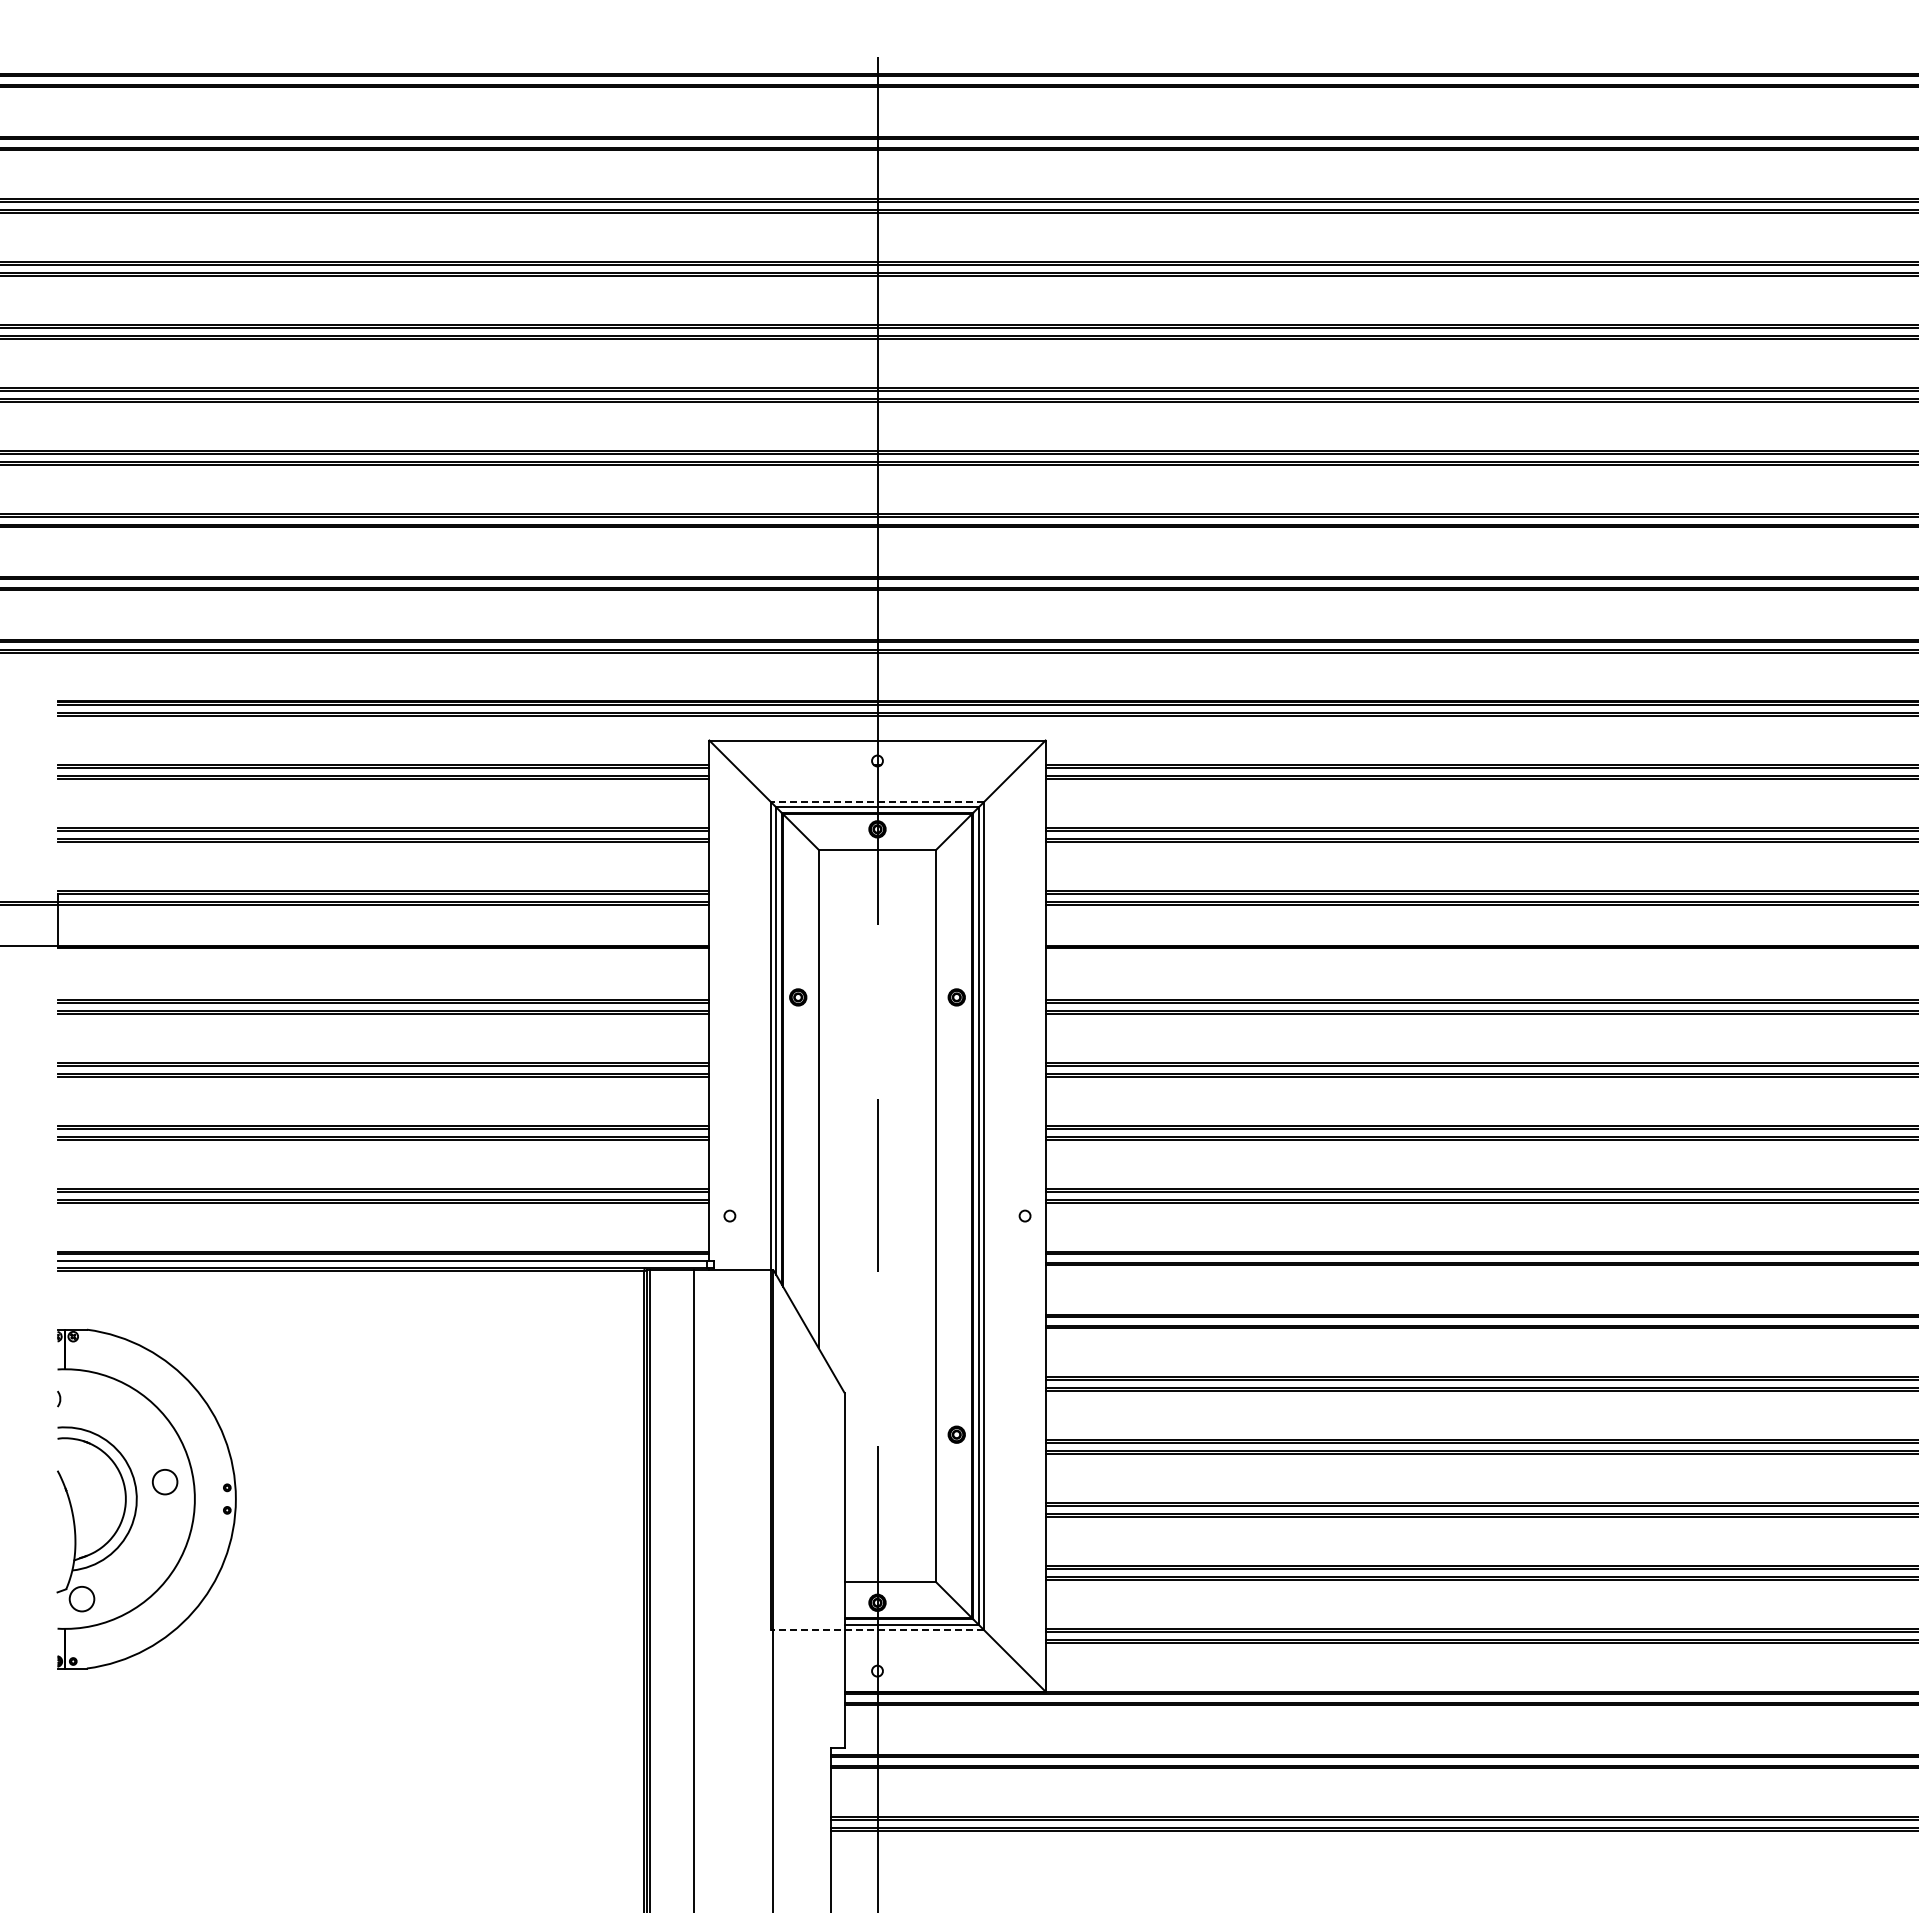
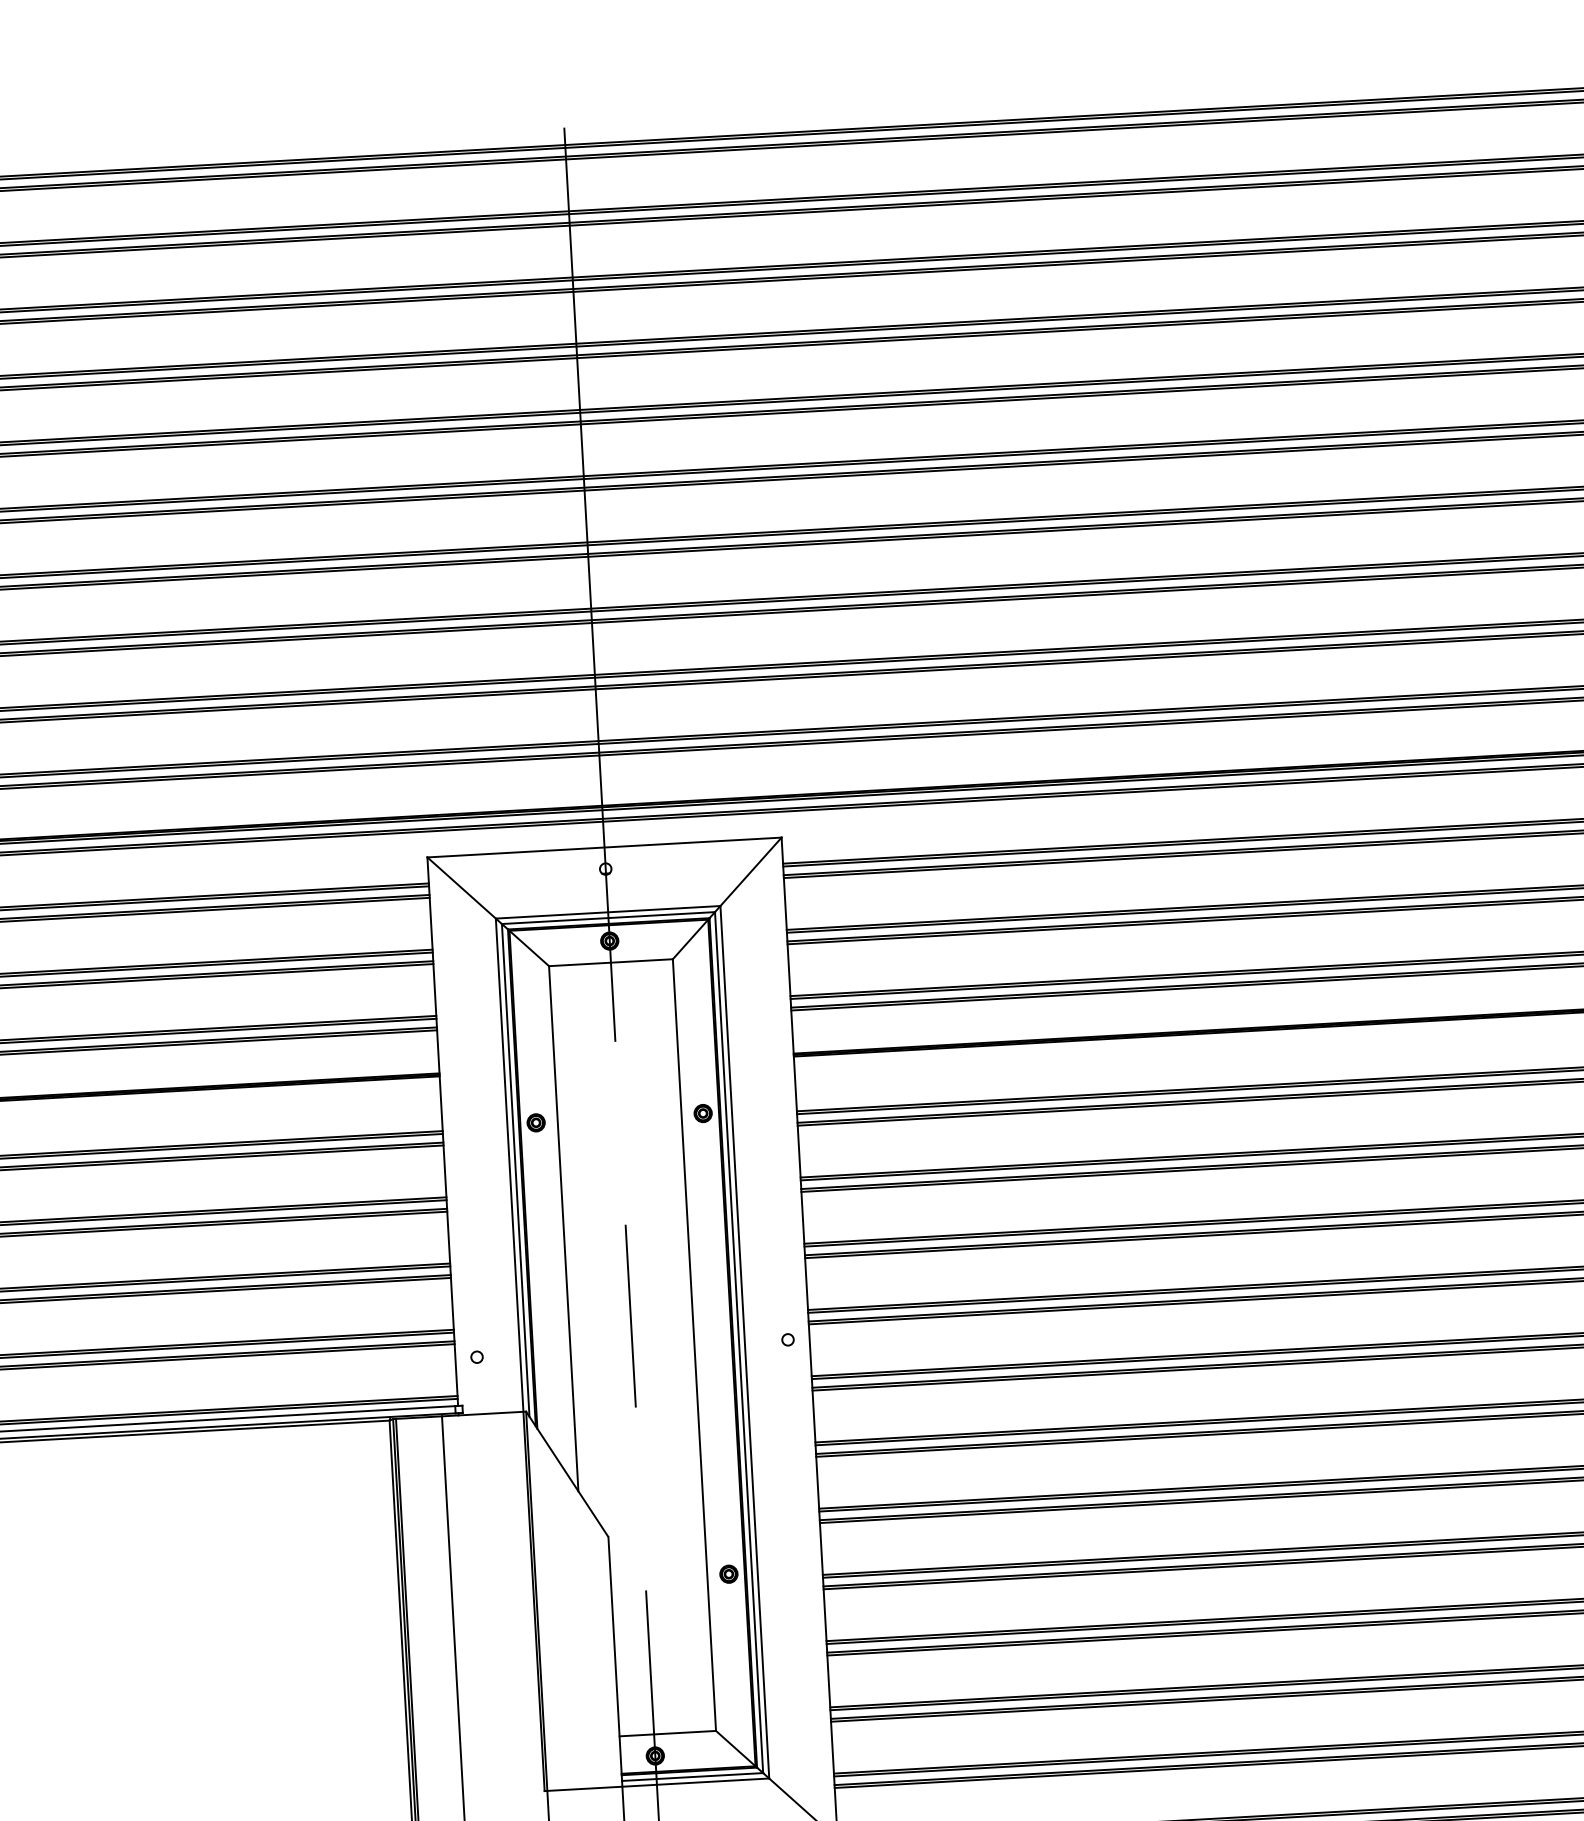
line: (877, 802) -> (608, 912), dashed -> solid
line: (877, 1630) -> (656, 1785), dashed -> solid

